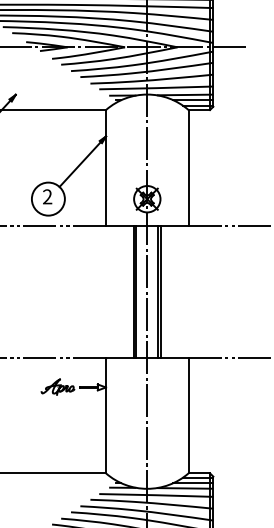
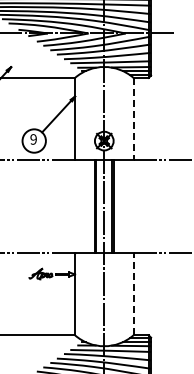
line: (188, 167) -> (133, 118), solid -> dashed
text: (47, 196) -> (33, 139), 2 -> 9
line: (188, 415) -> (133, 294), solid -> dashed

